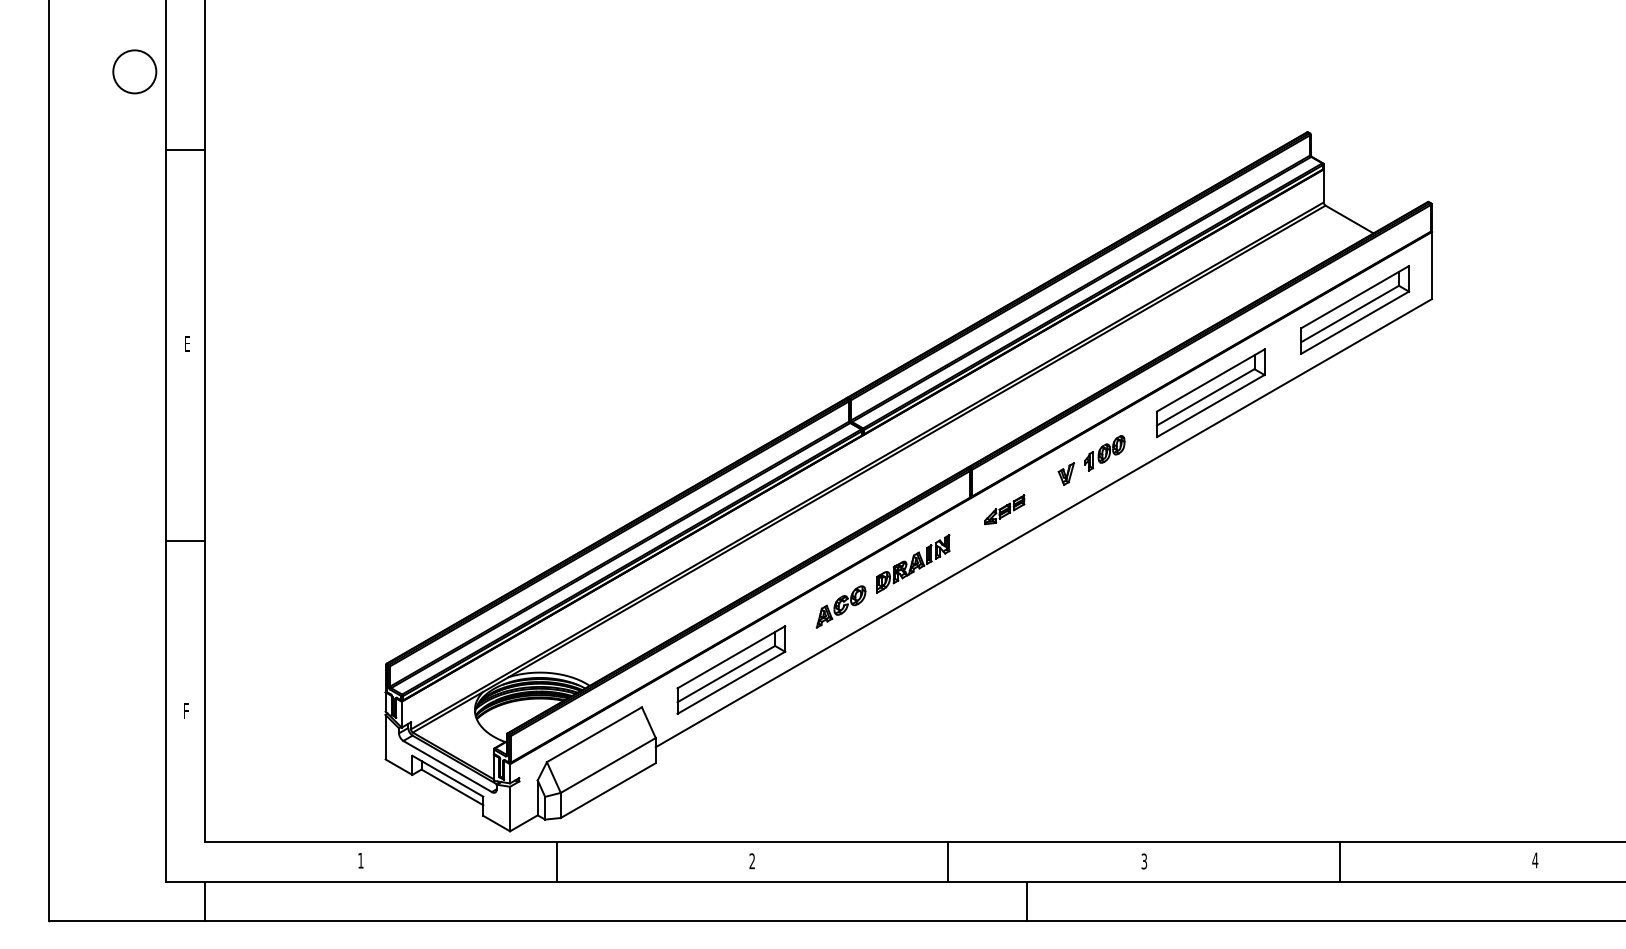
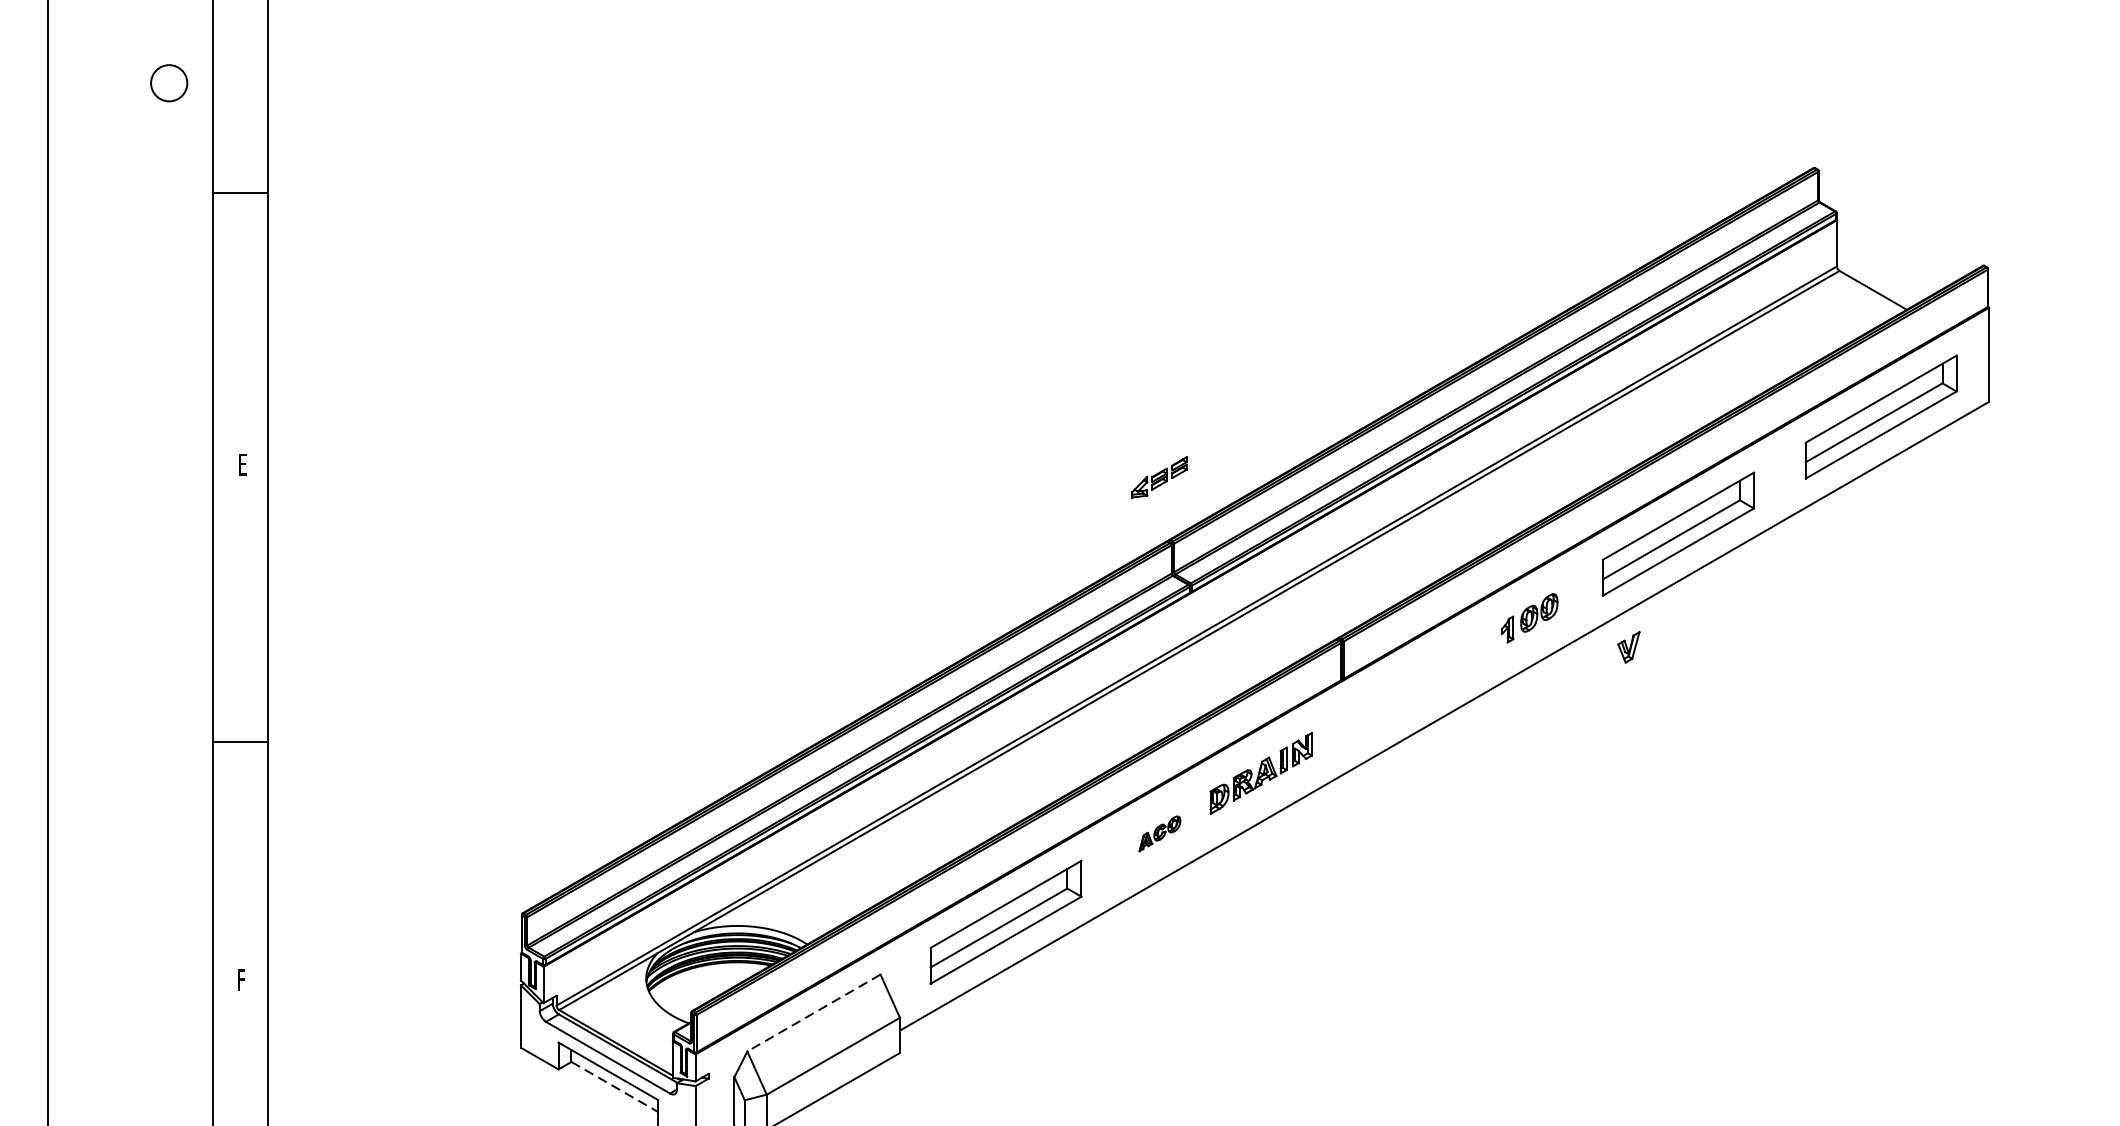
circle: (134, 71) -> (168, 82), size x0.6
part: (1065, 473) -> (1627, 646), moved
part: (1004, 509) -> (1159, 476), moved
part: (840, 606) -> (1159, 833), size x0.6
line: (594, 734) -> (814, 1012), solid -> dashed
line: (452, 787) -> (614, 1087), solid -> dashed

